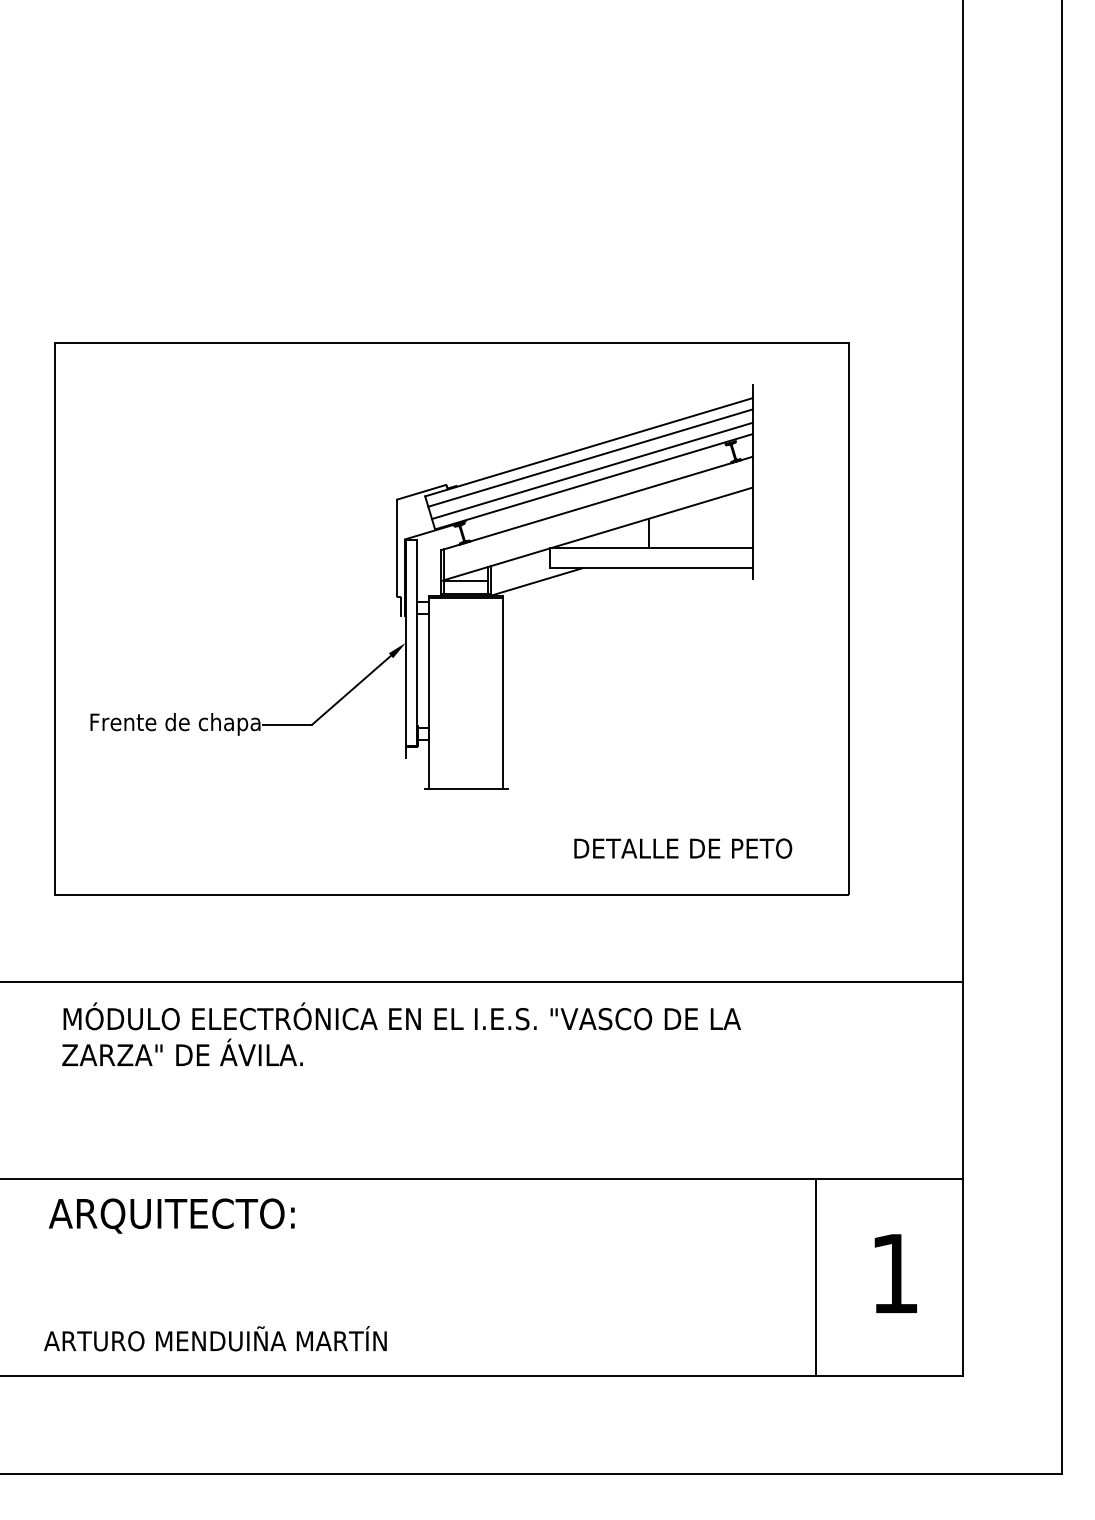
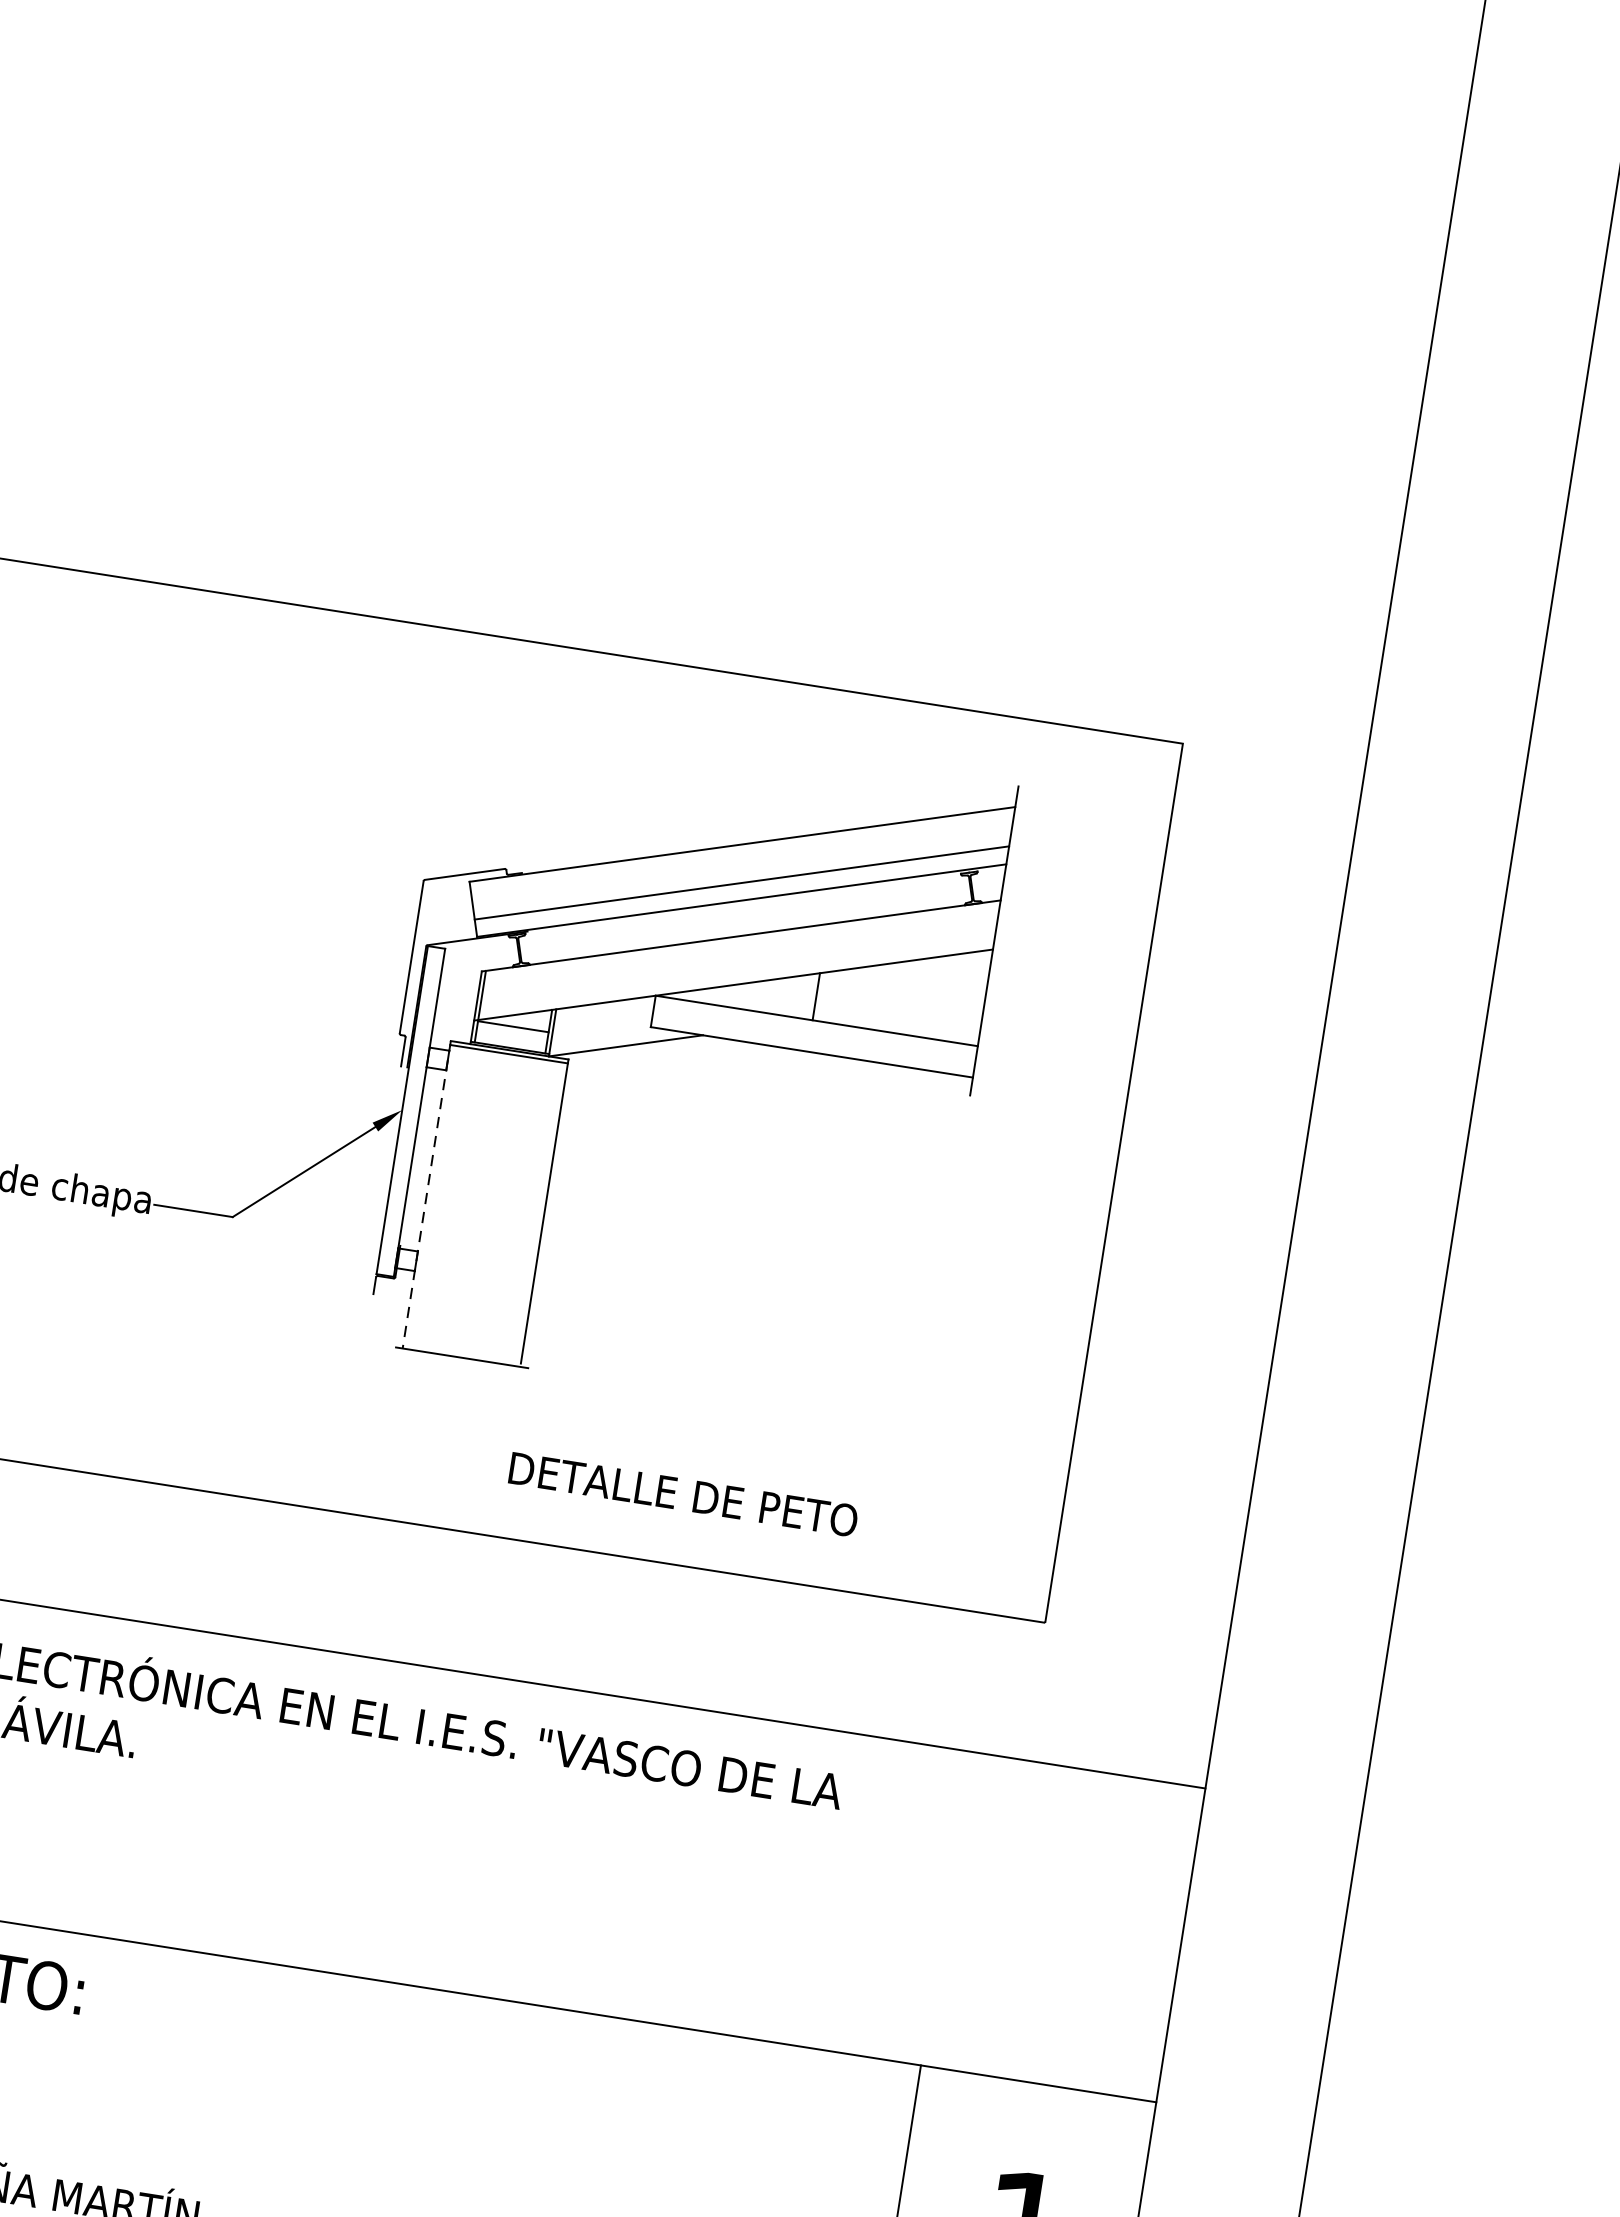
line: (590, 457) -> (742, 861), removed
line: (429, 692) -> (427, 1195), solid -> dashed
text: (683, 848) -> (683, 1494), moved

